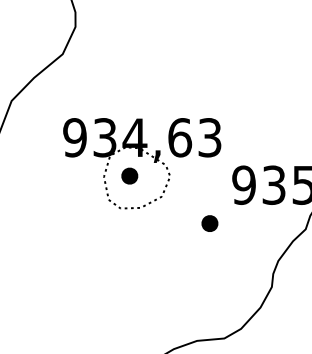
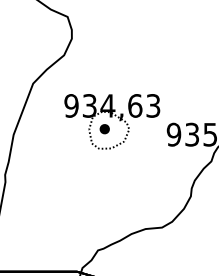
part: (210, 222) -> (153, 157), removed

